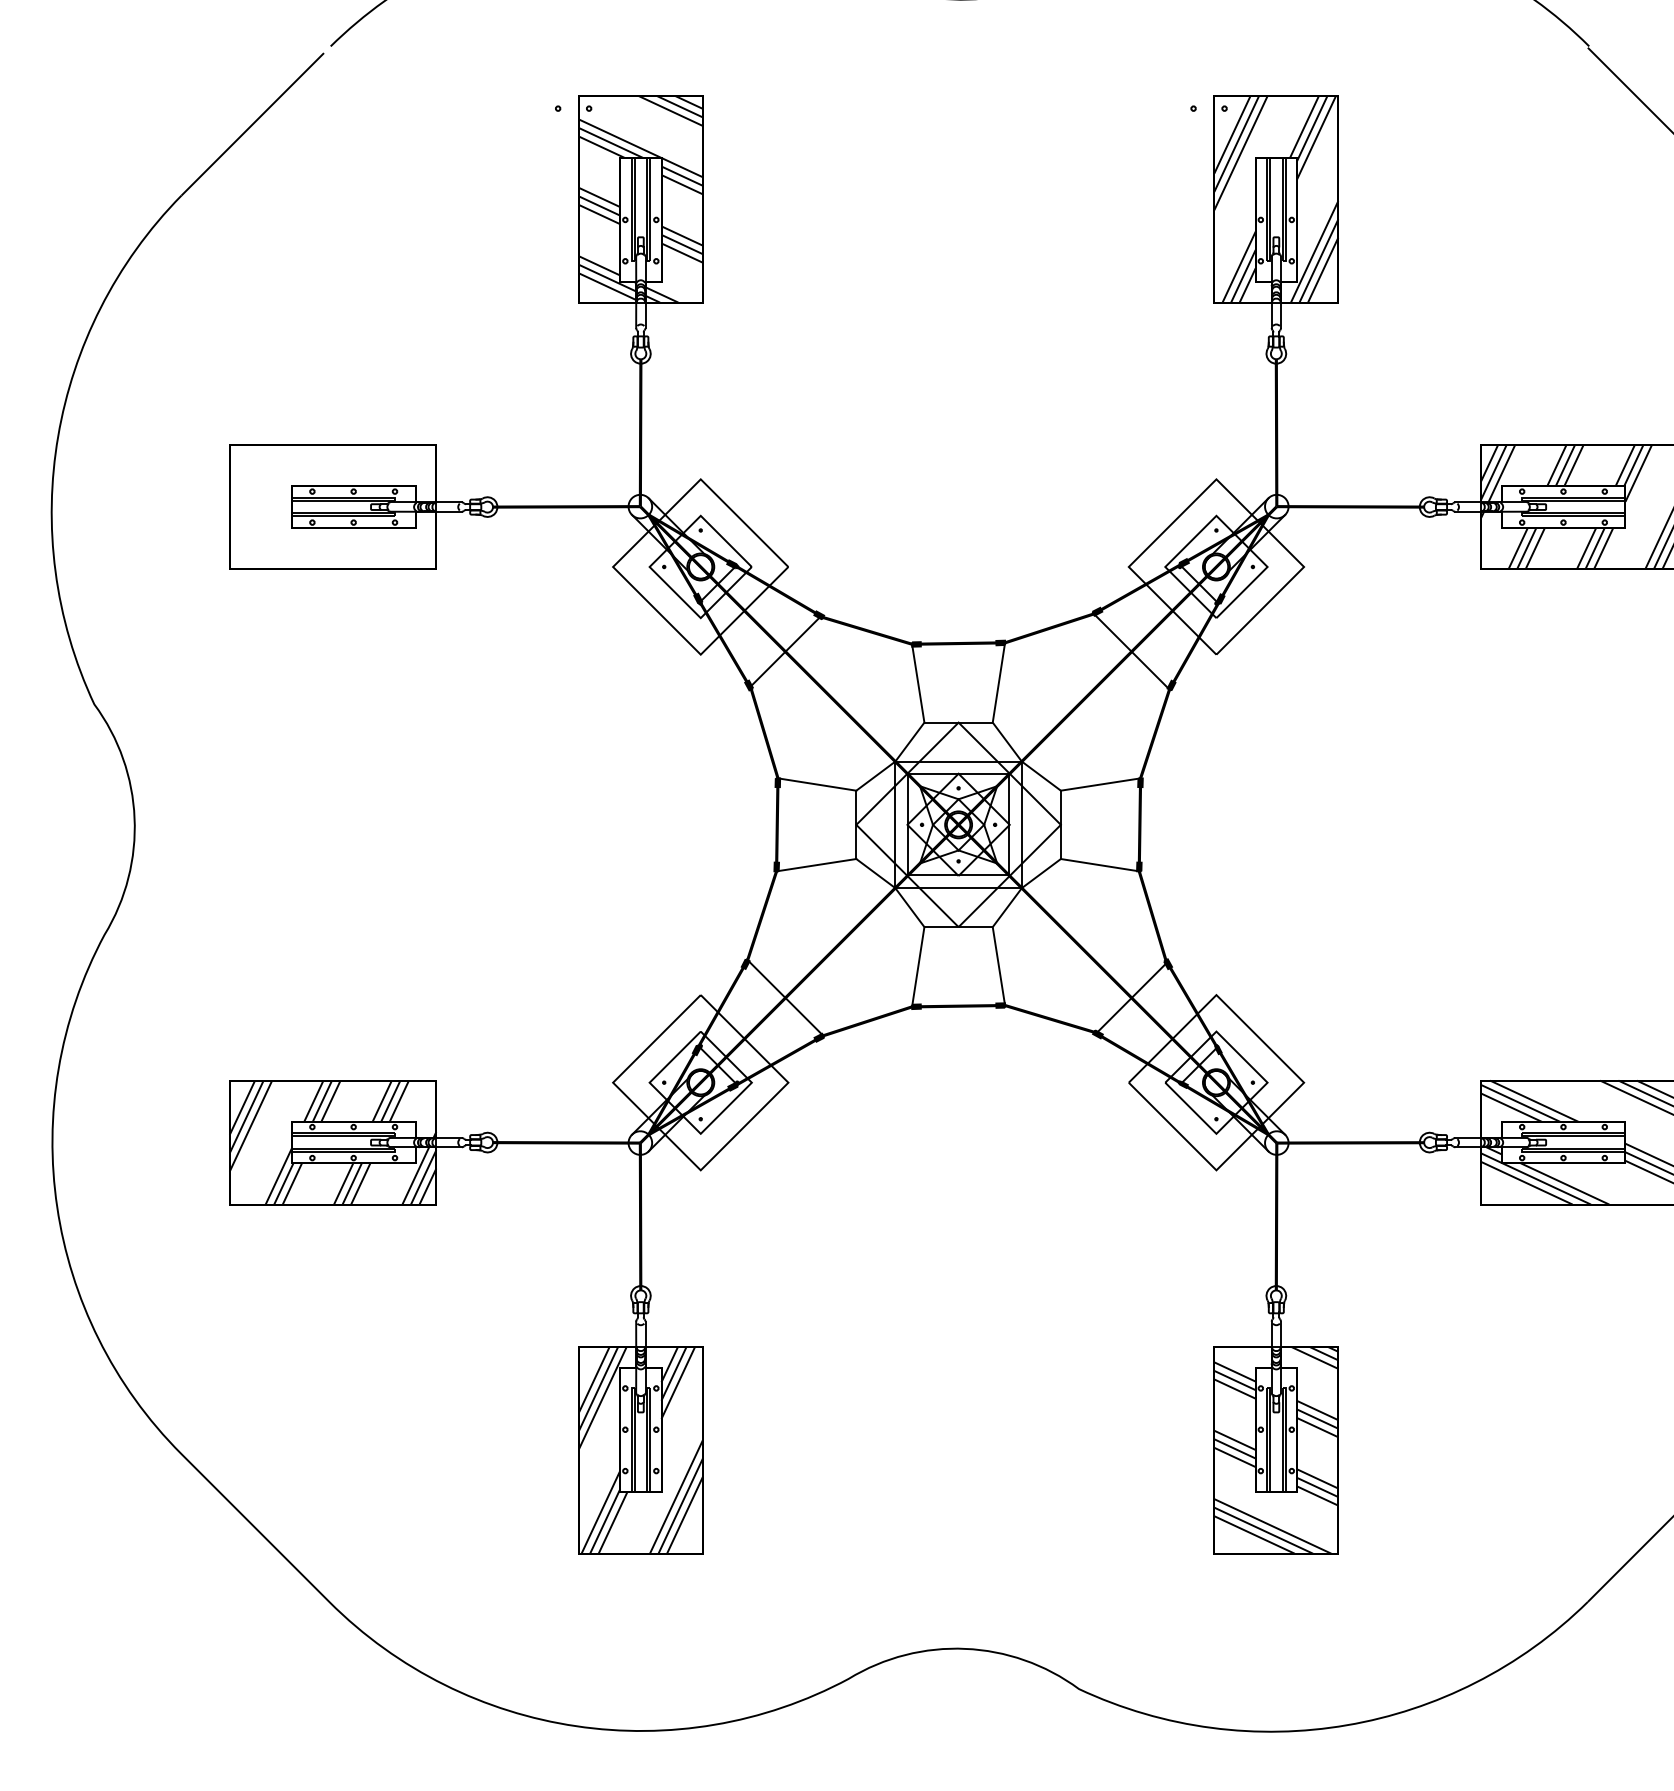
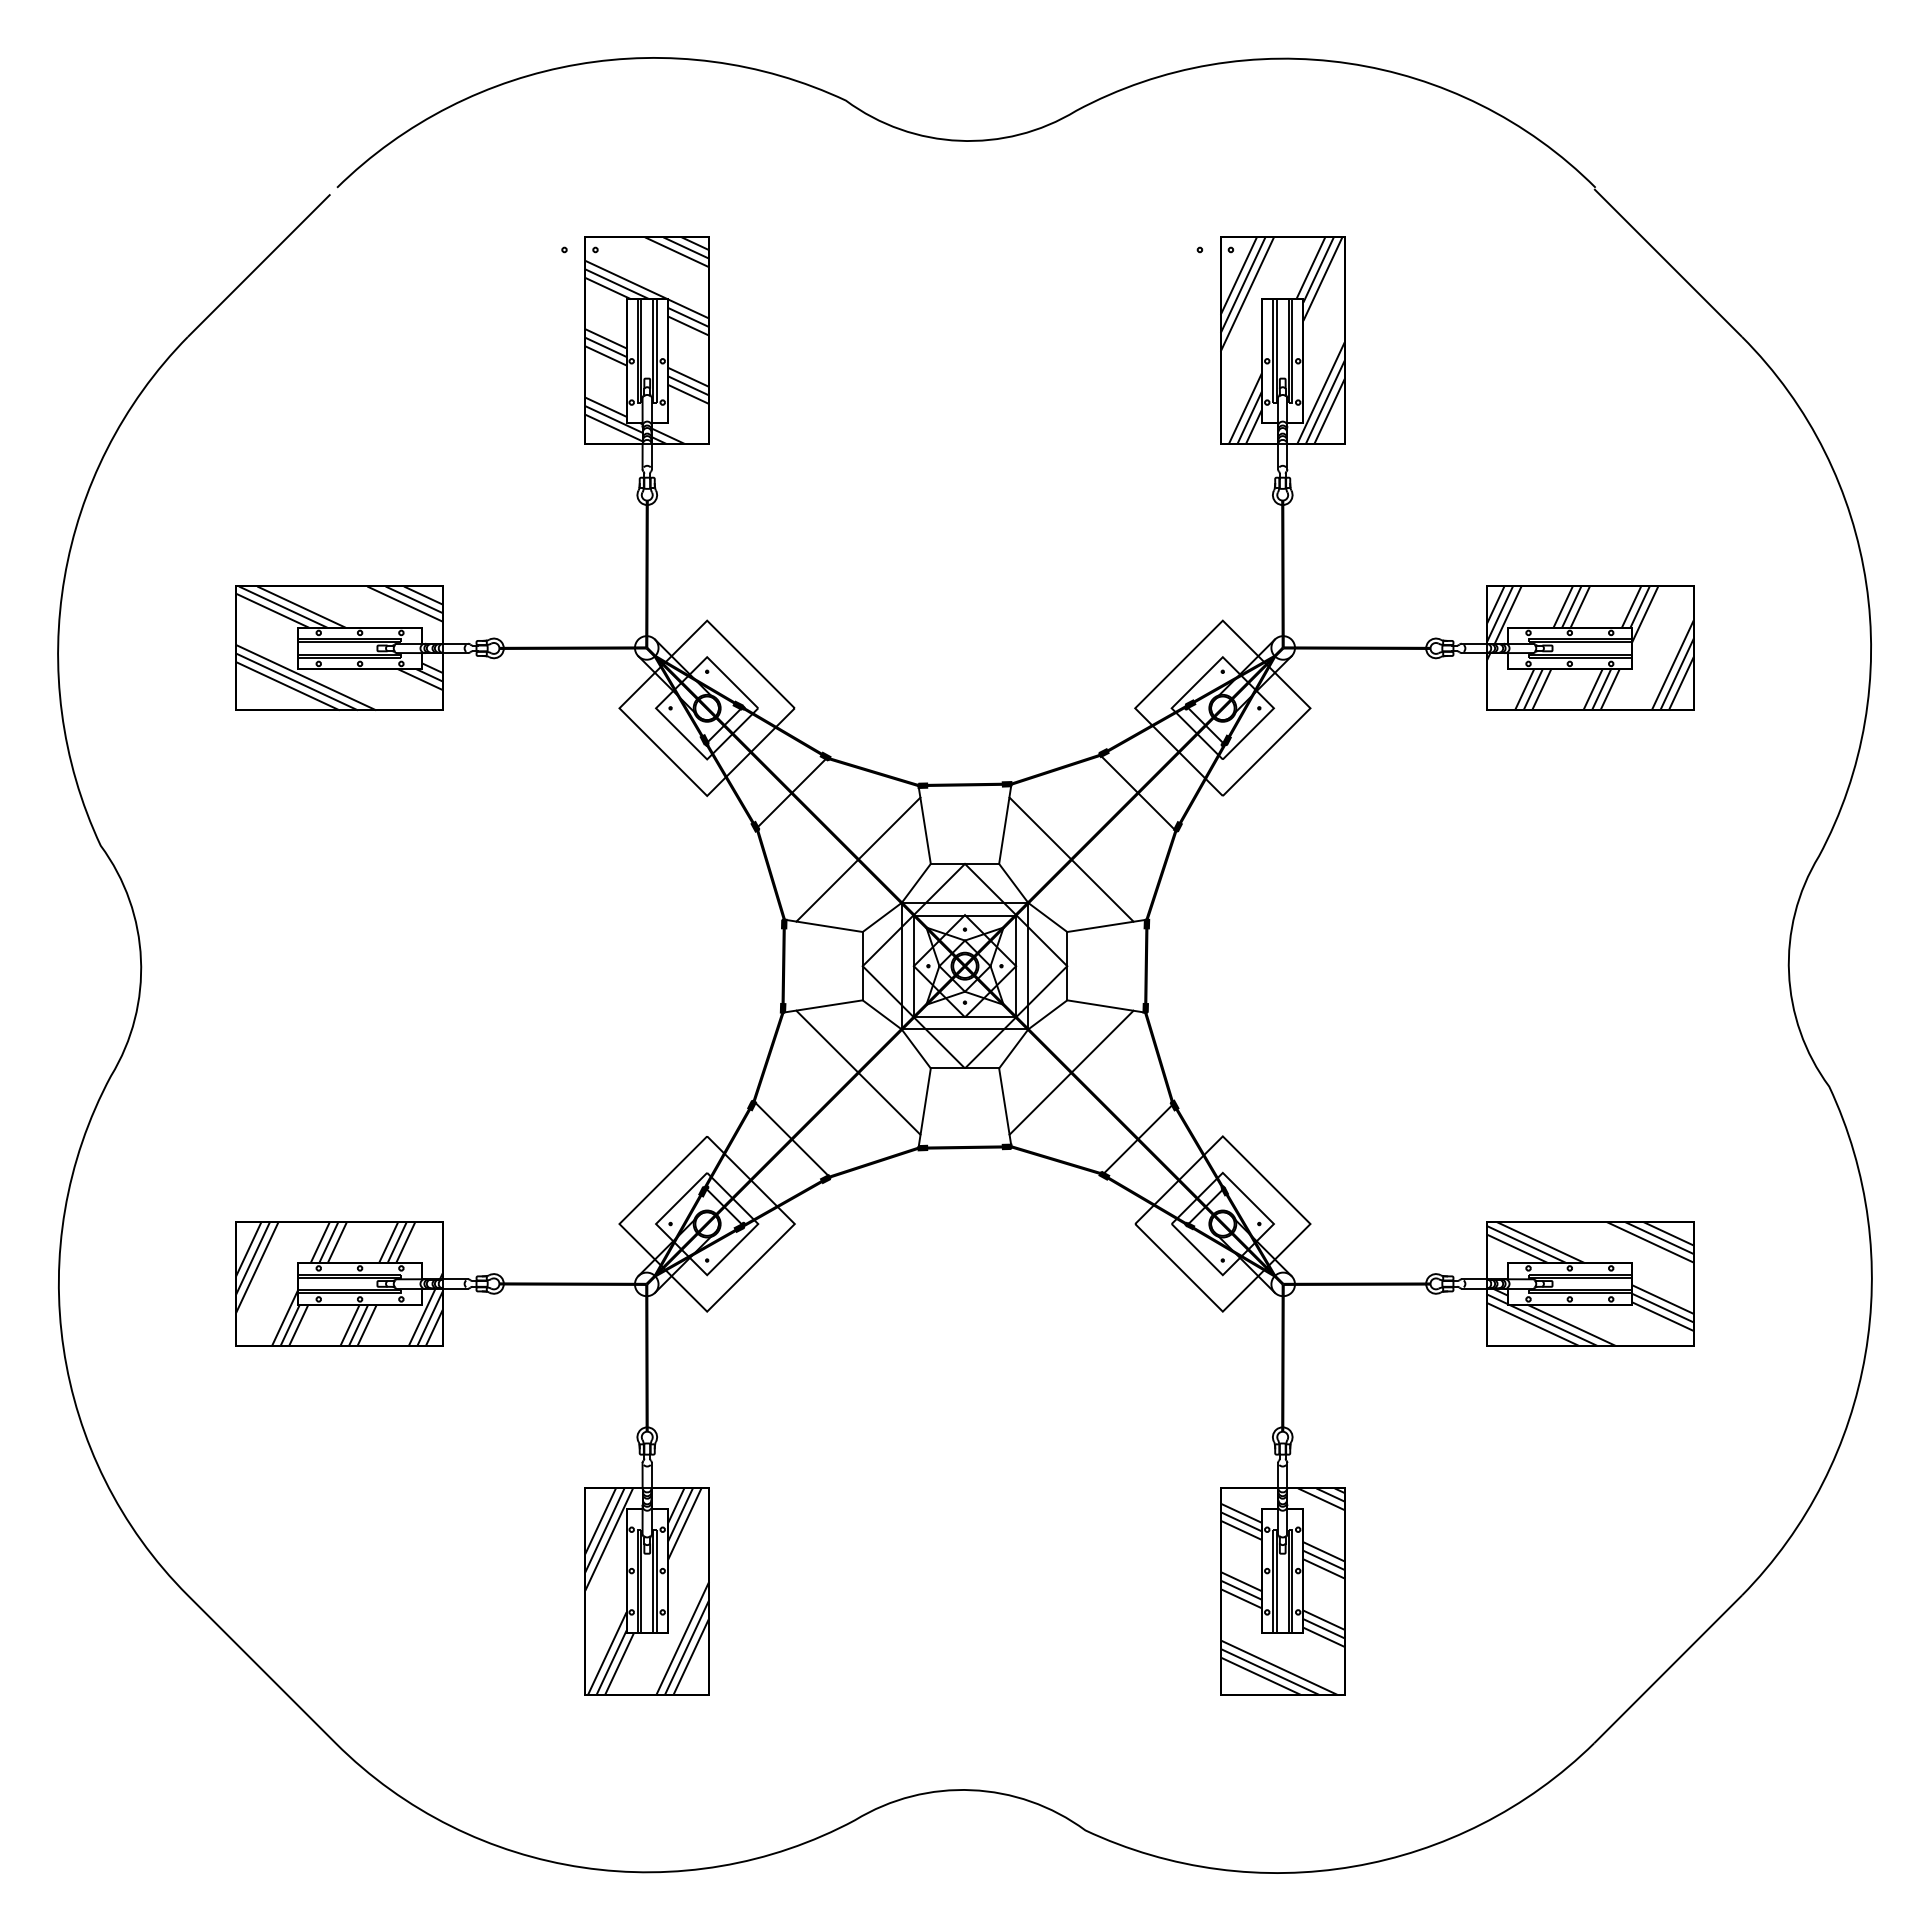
hatch: (333, 507) -> (339, 648), added
line: (852, 718) -> (858, 859), added
line: (1065, 718) -> (1071, 859), added
line: (852, 931) -> (858, 1072), added
line: (1065, 931) -> (1071, 1072), added

